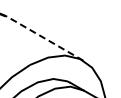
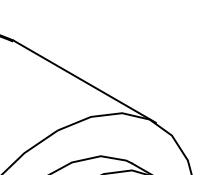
line: (44, 38) -> (84, 81), dashed -> solid

